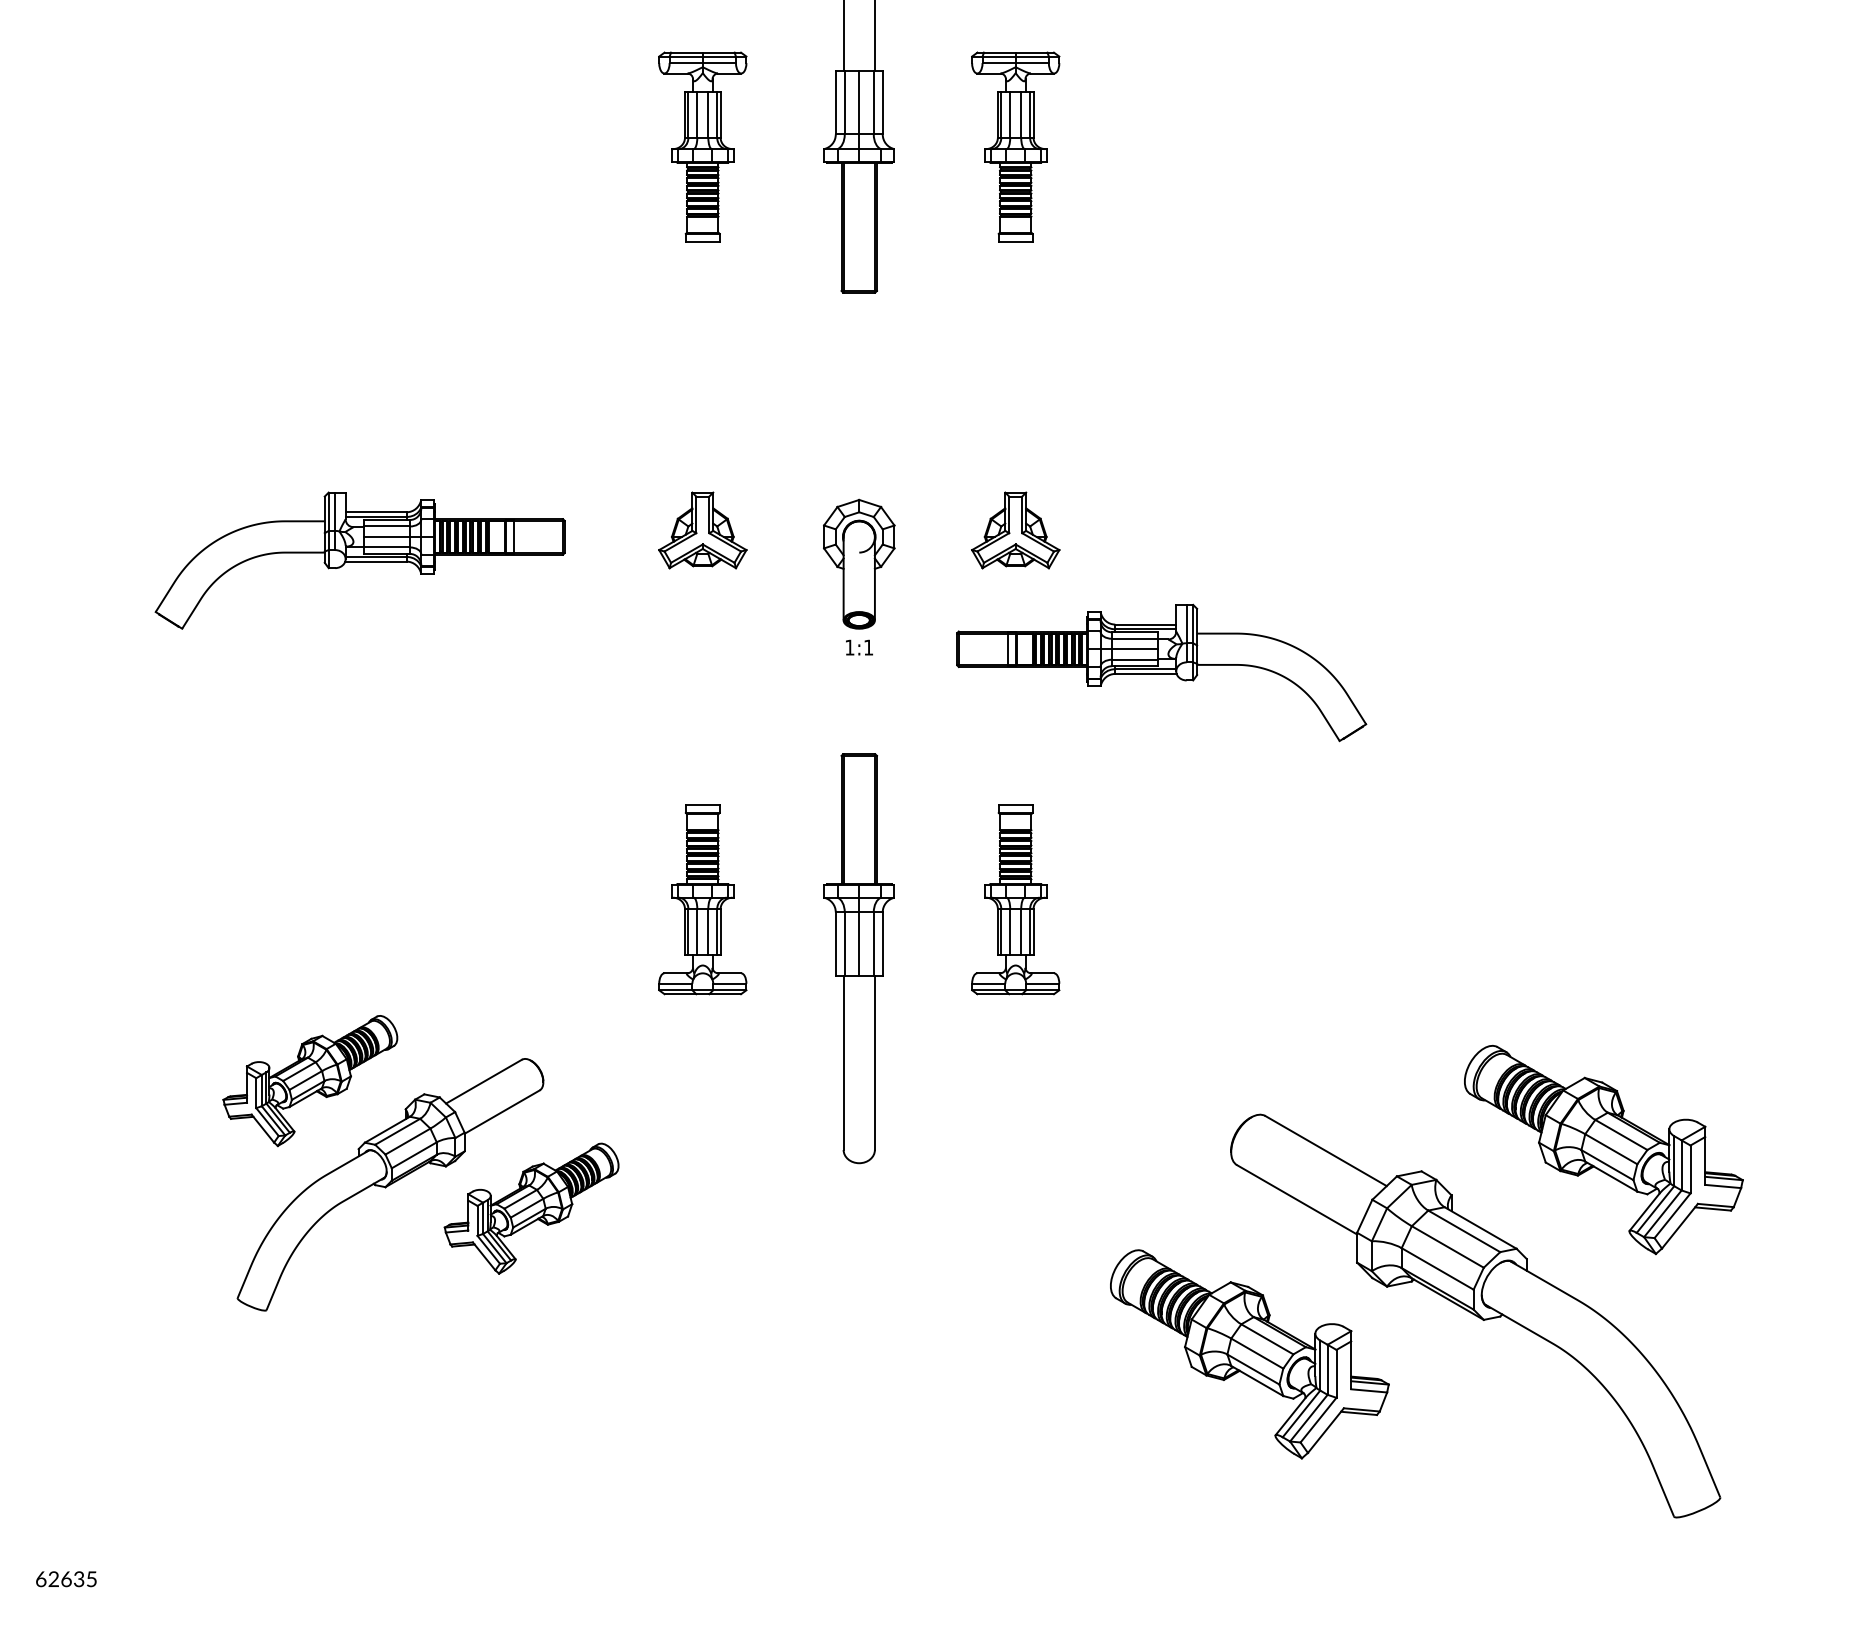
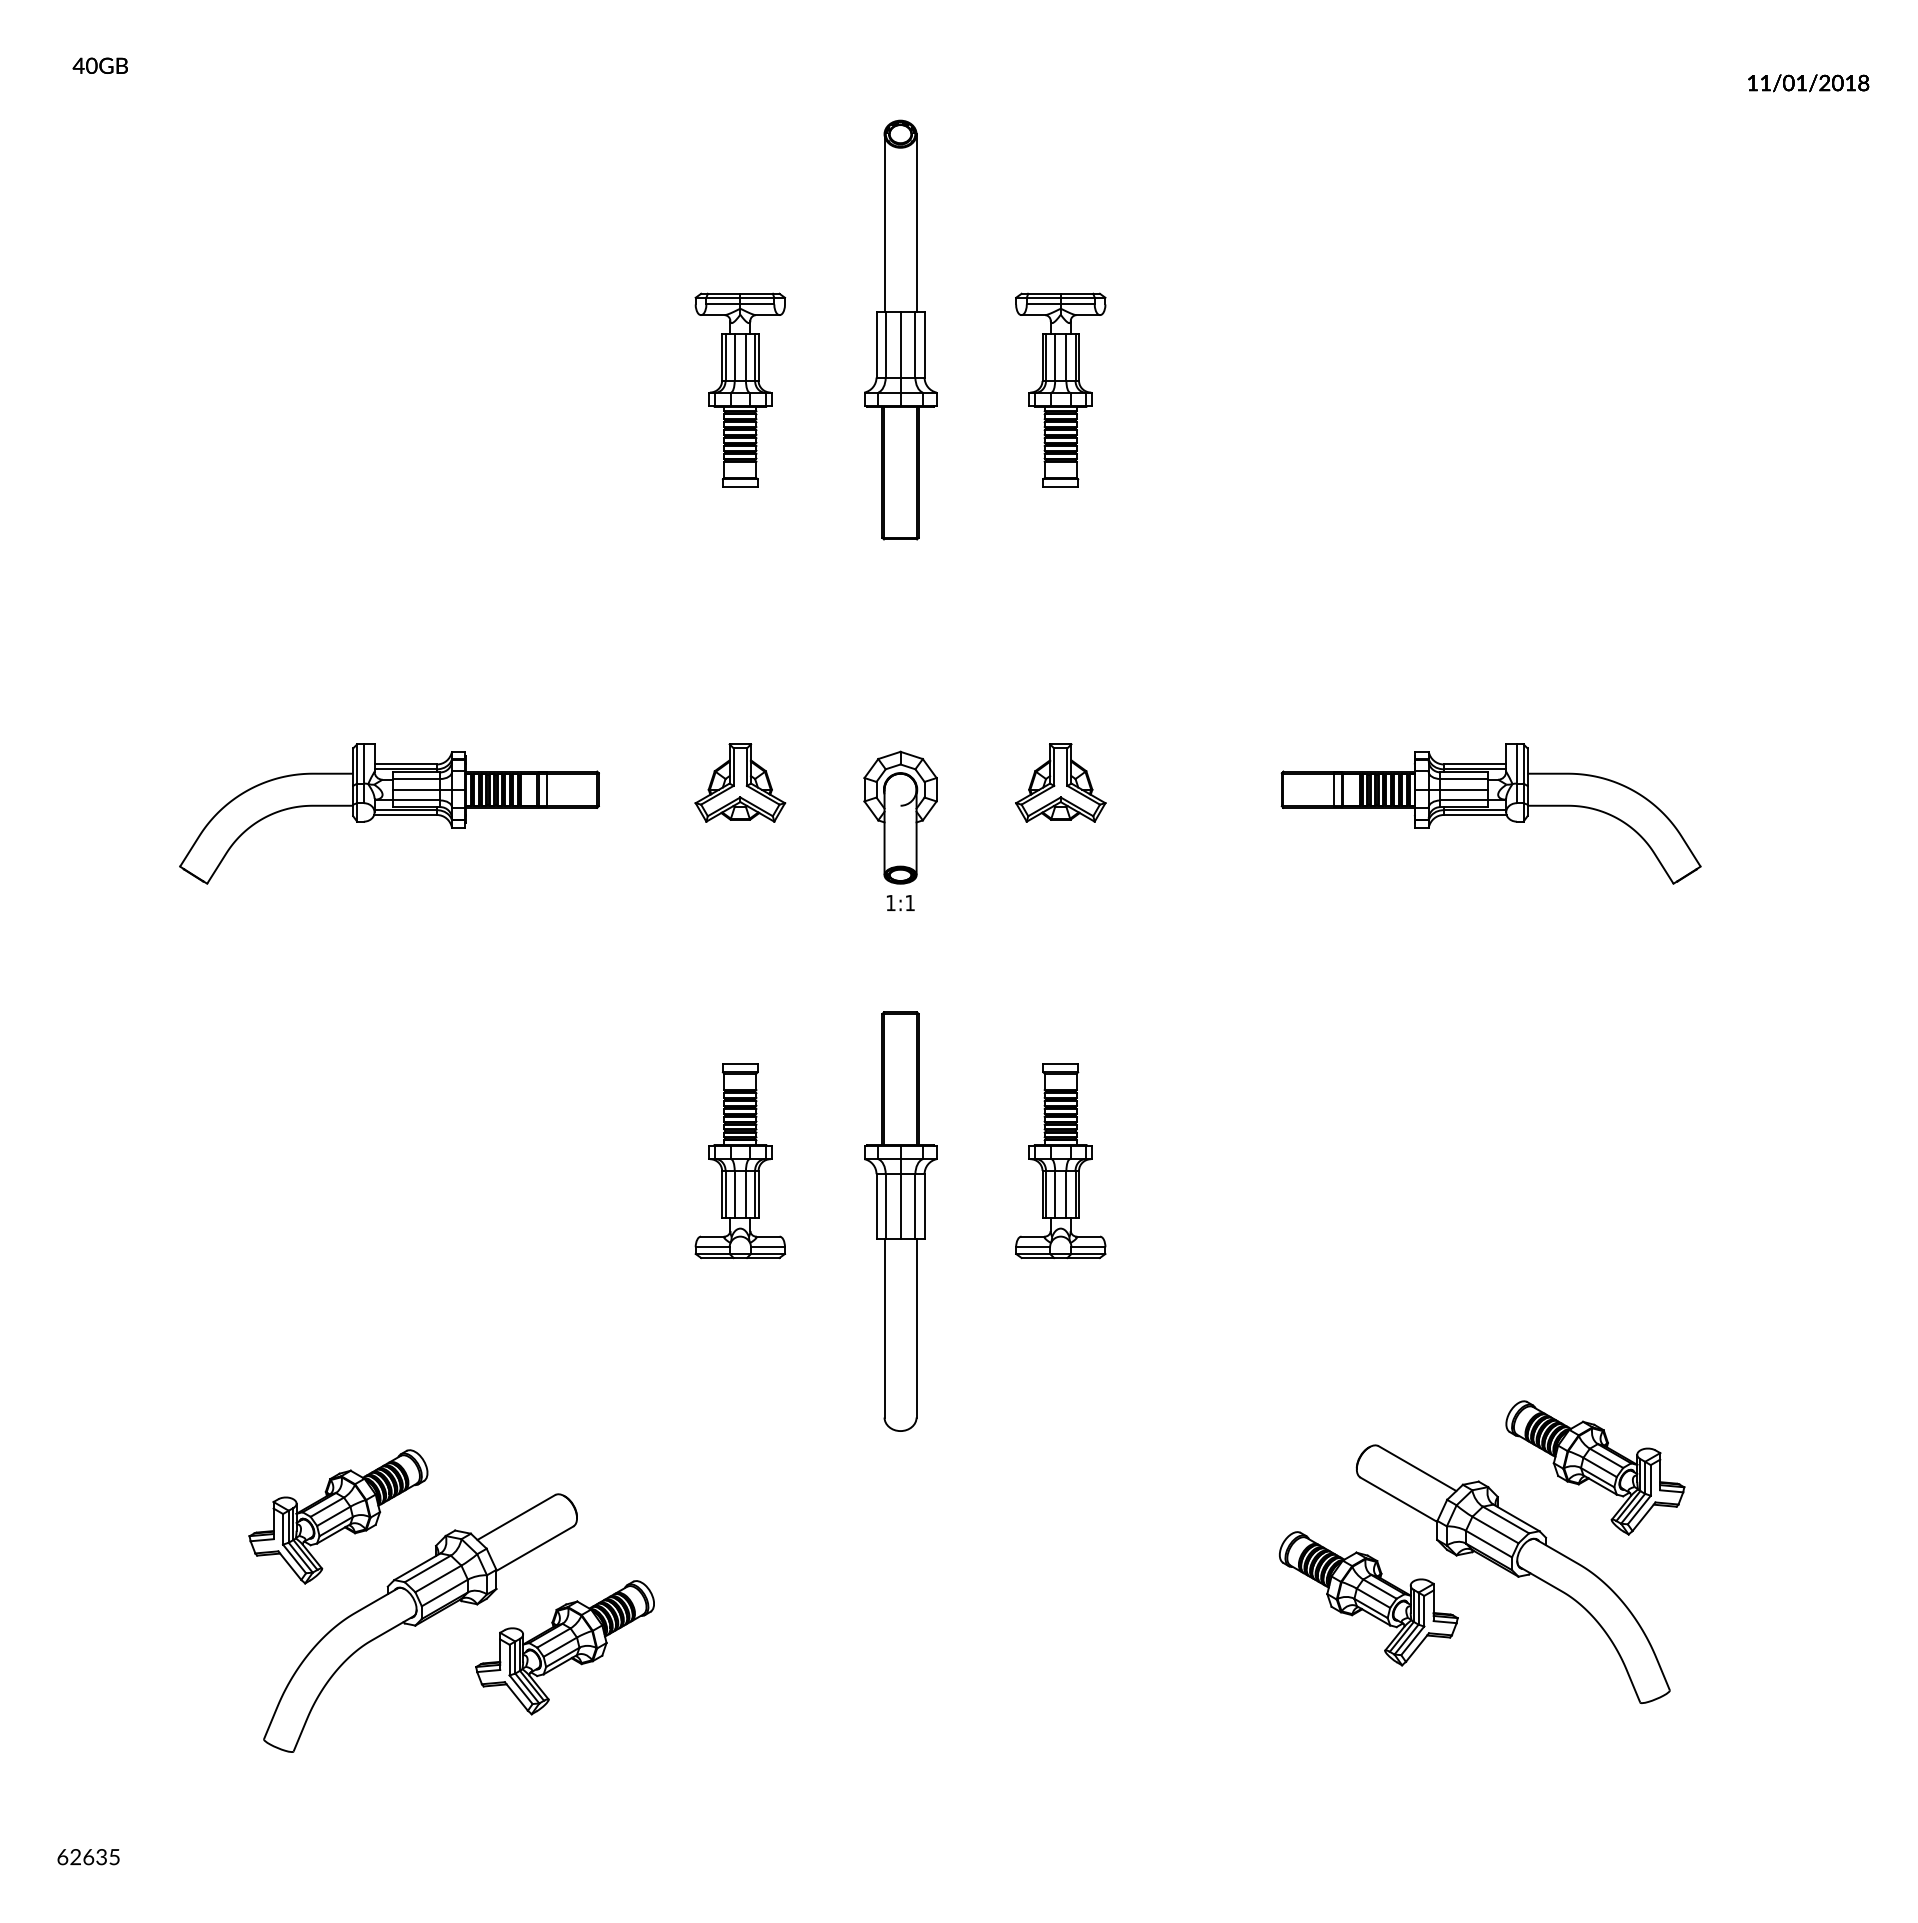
part: (1160, 672) -> (1490, 813), moved
part: (420, 1162) -> (451, 1600), moved
part: (1427, 1280) -> (1482, 1551), size x0.62

